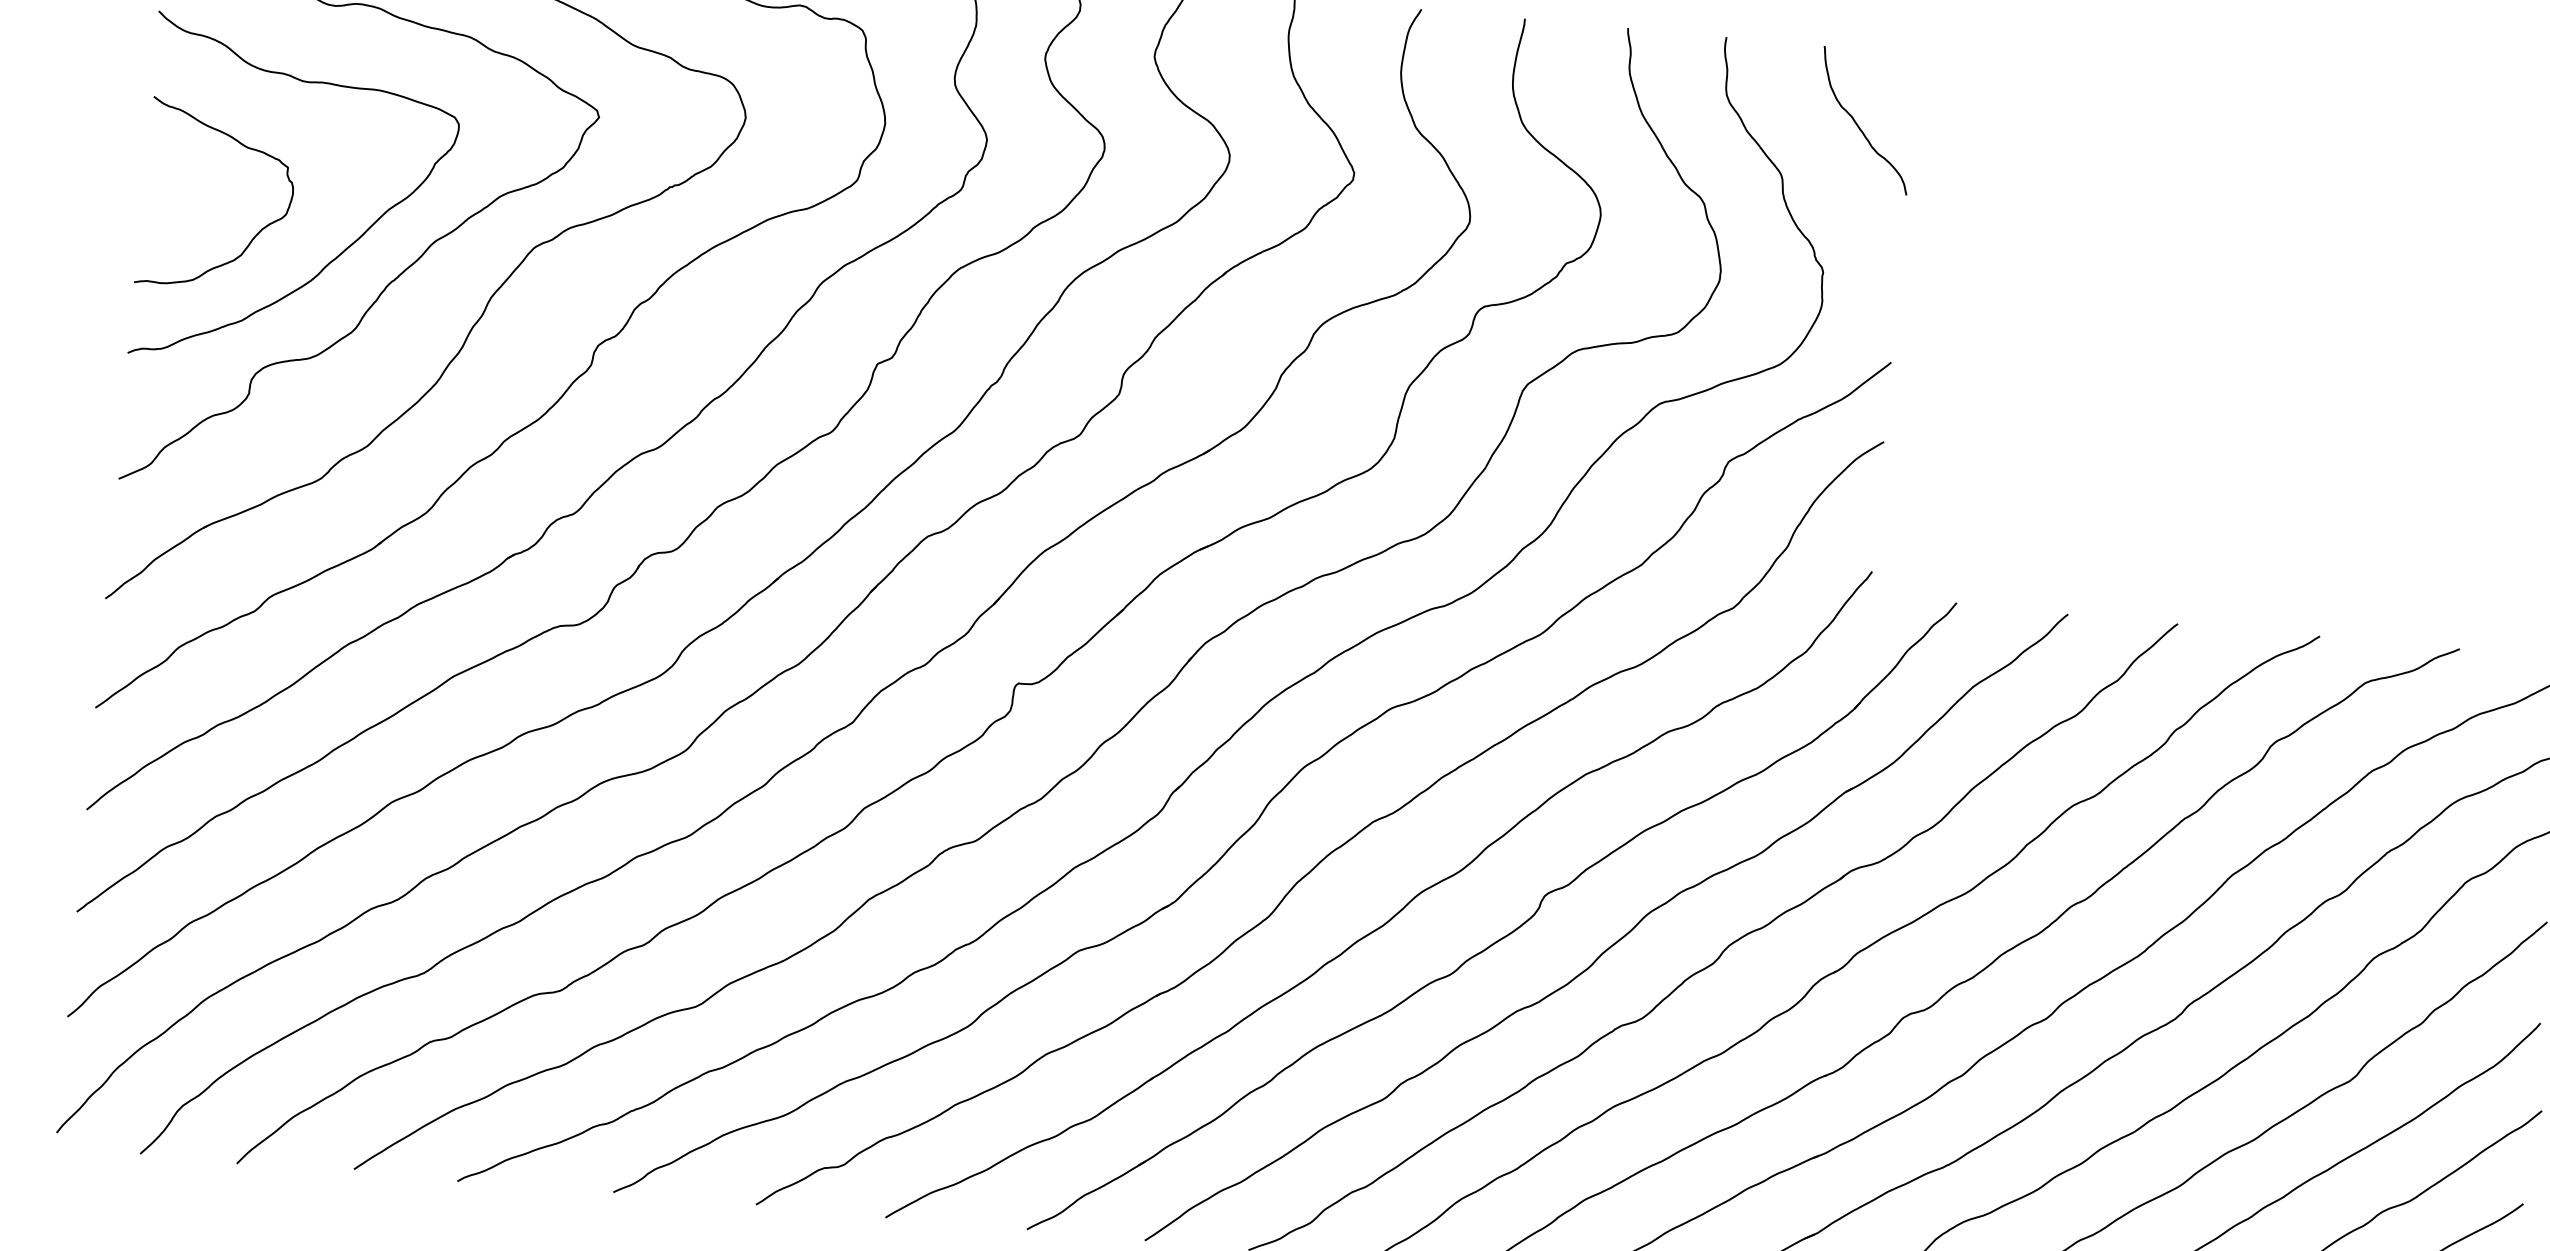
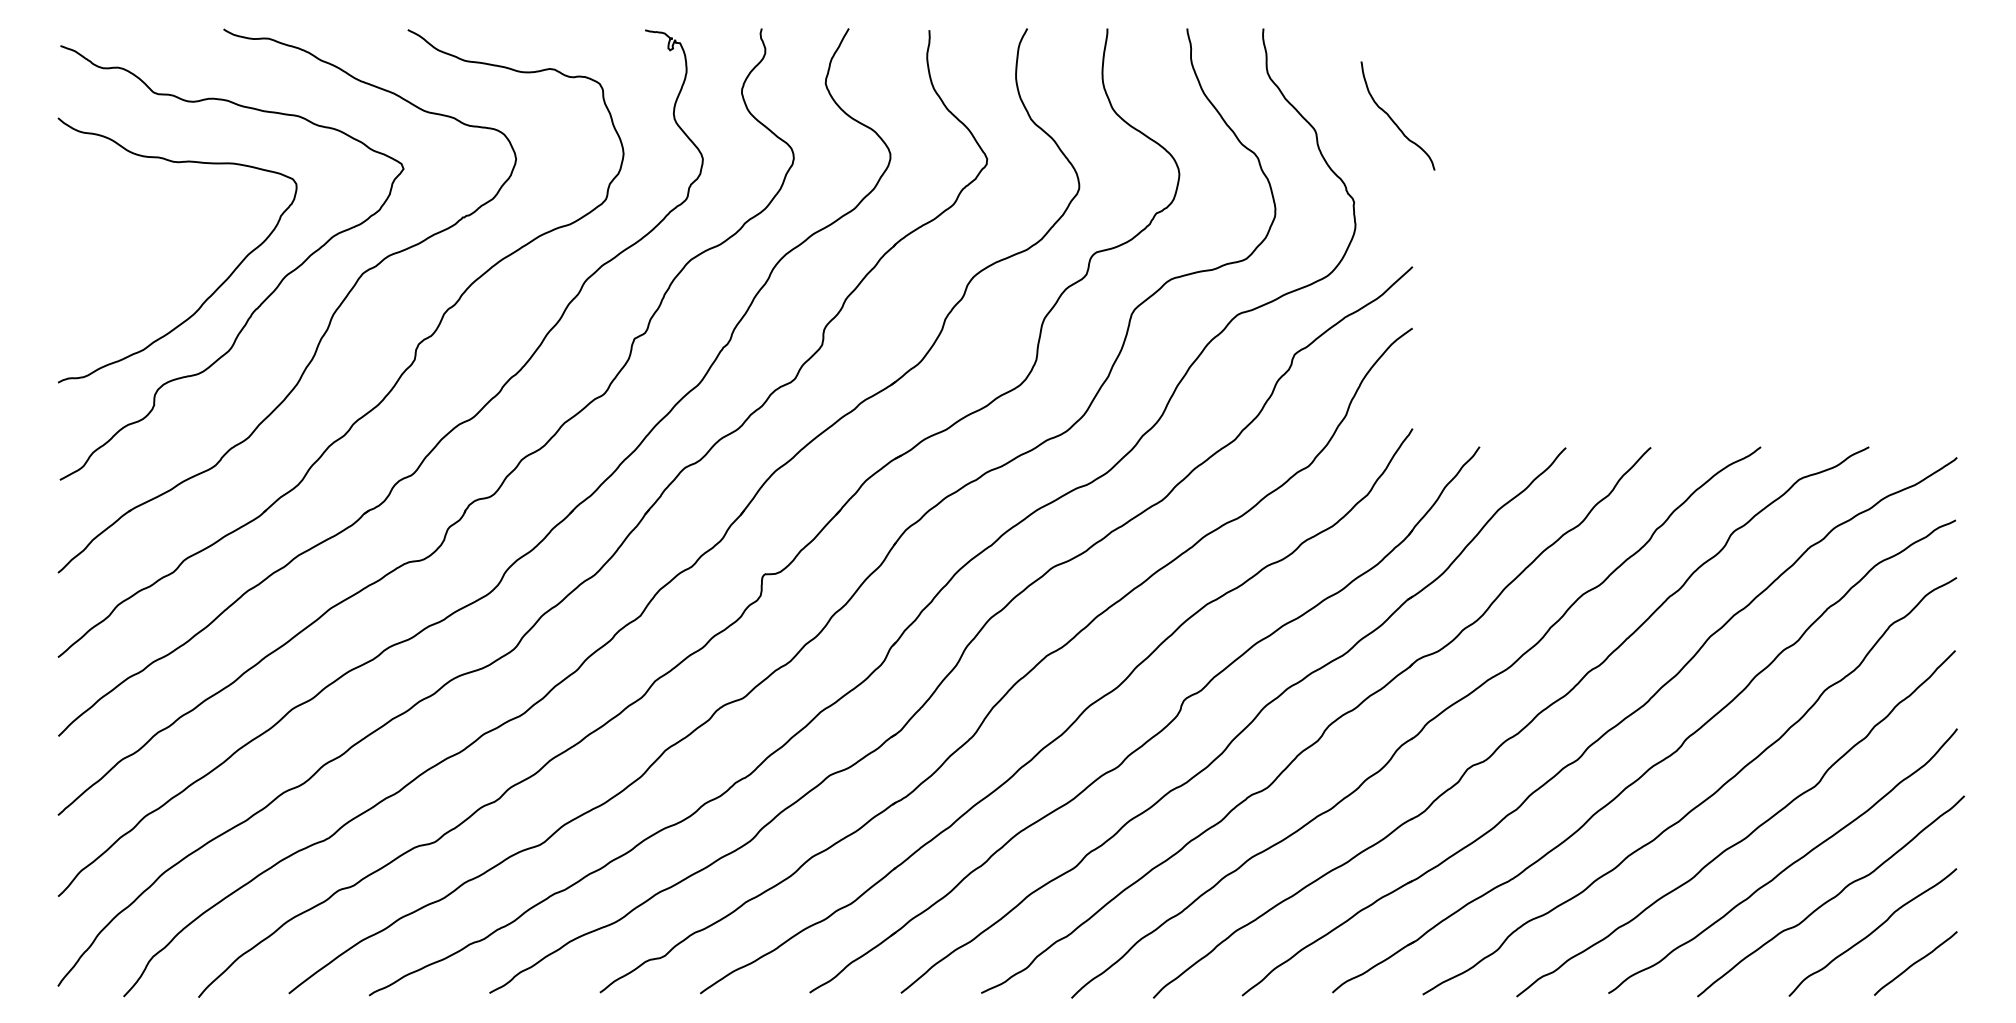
curve: (1858, 123) -> (1392, 118), moved
curve: (257, 231) -> (149, 280), removed

